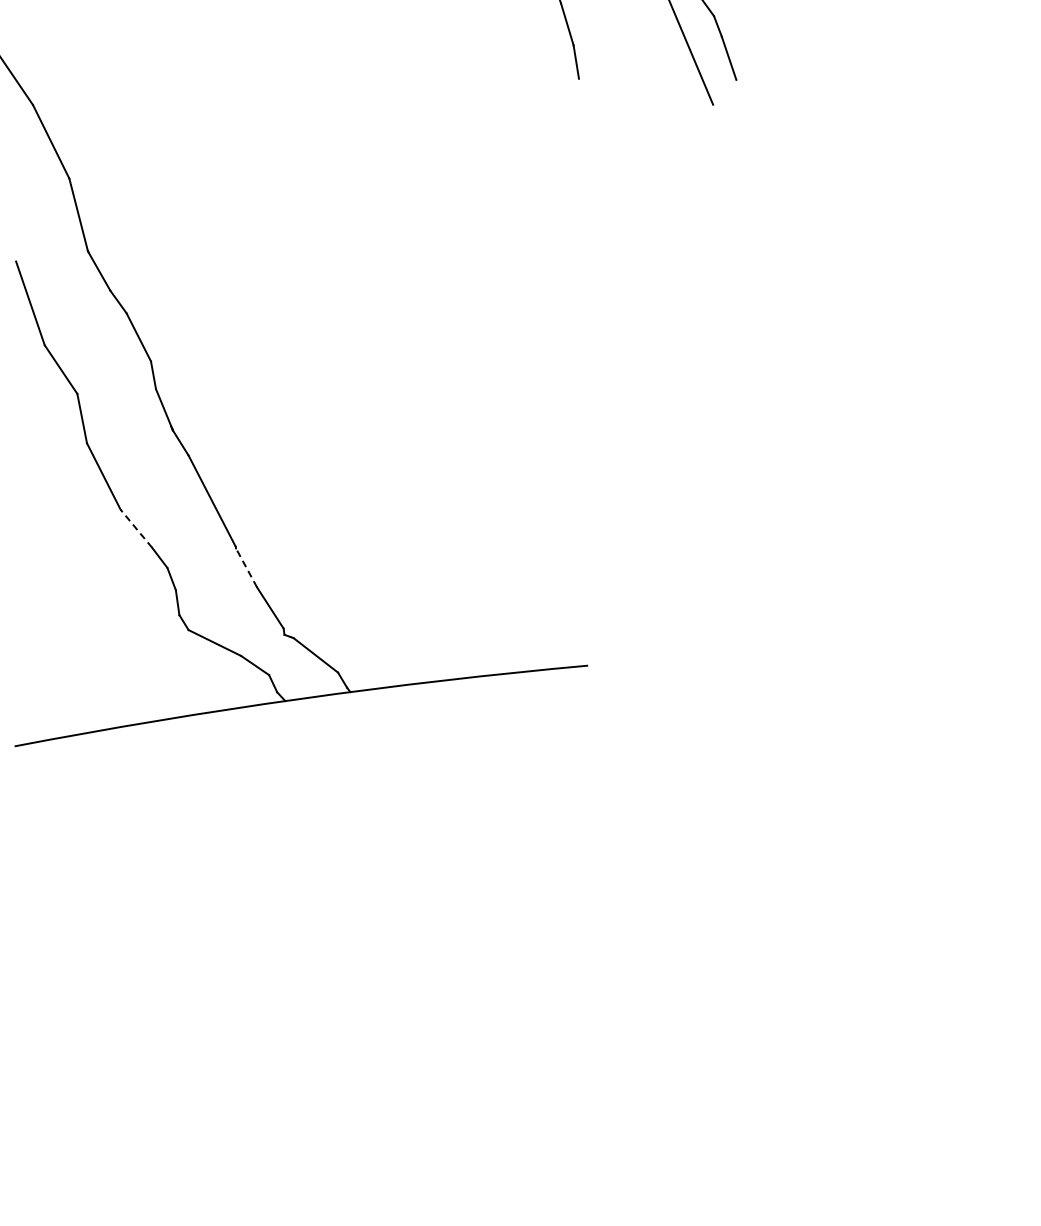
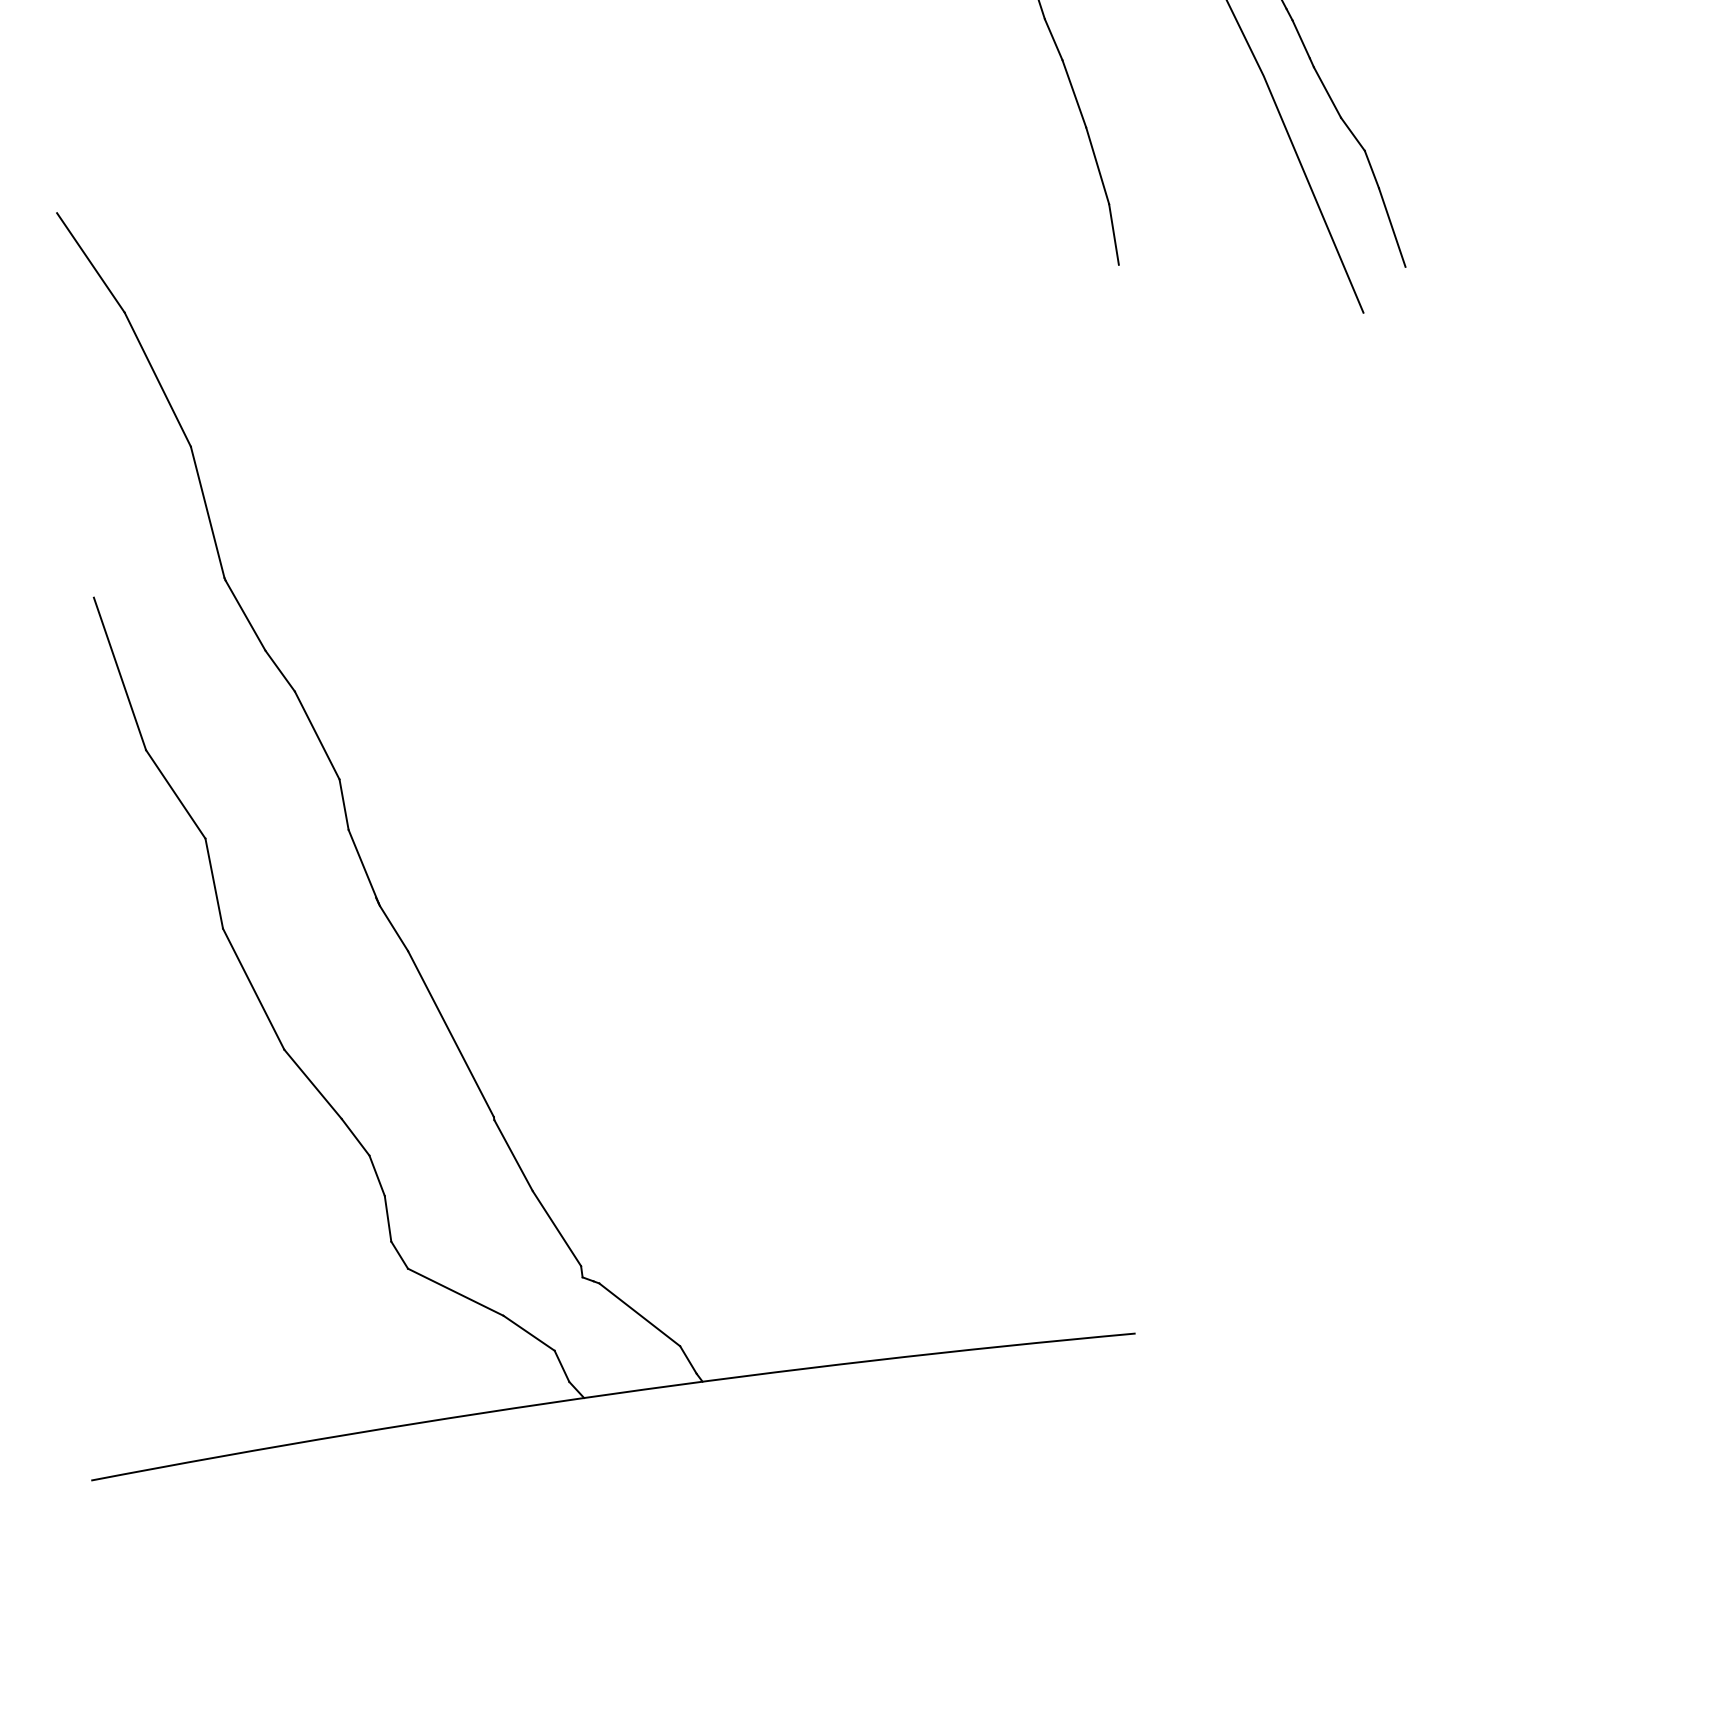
line: (136, 528) -> (313, 1083), dashed -> solid
line: (246, 567) -> (513, 1154), dashed -> solid

